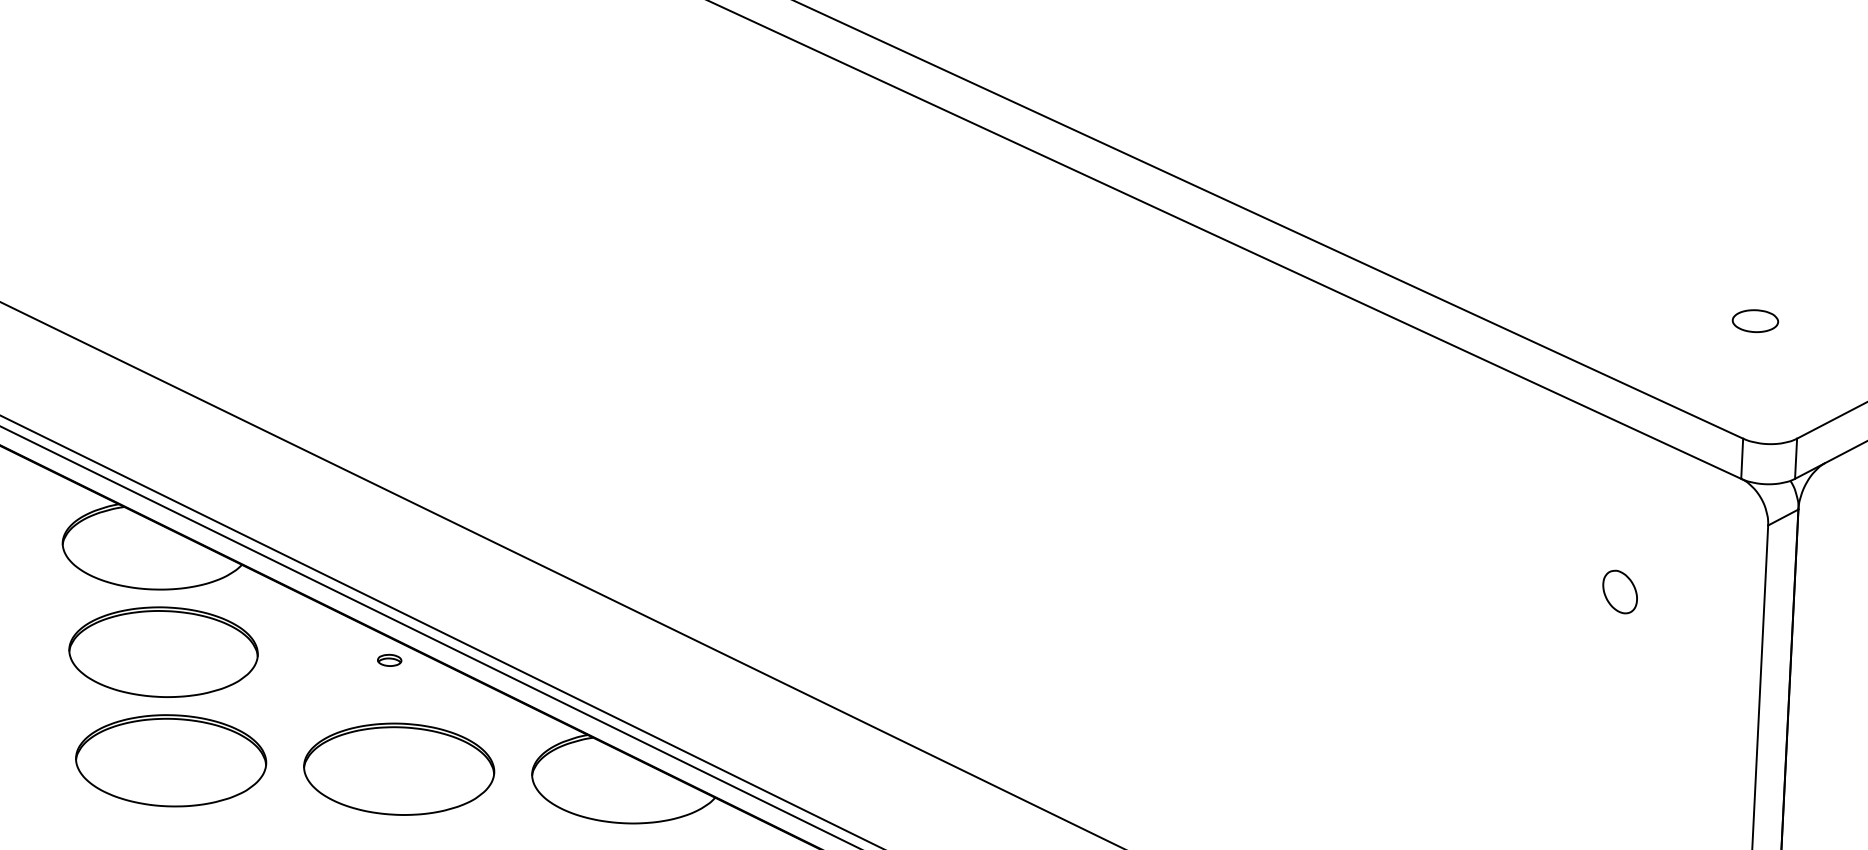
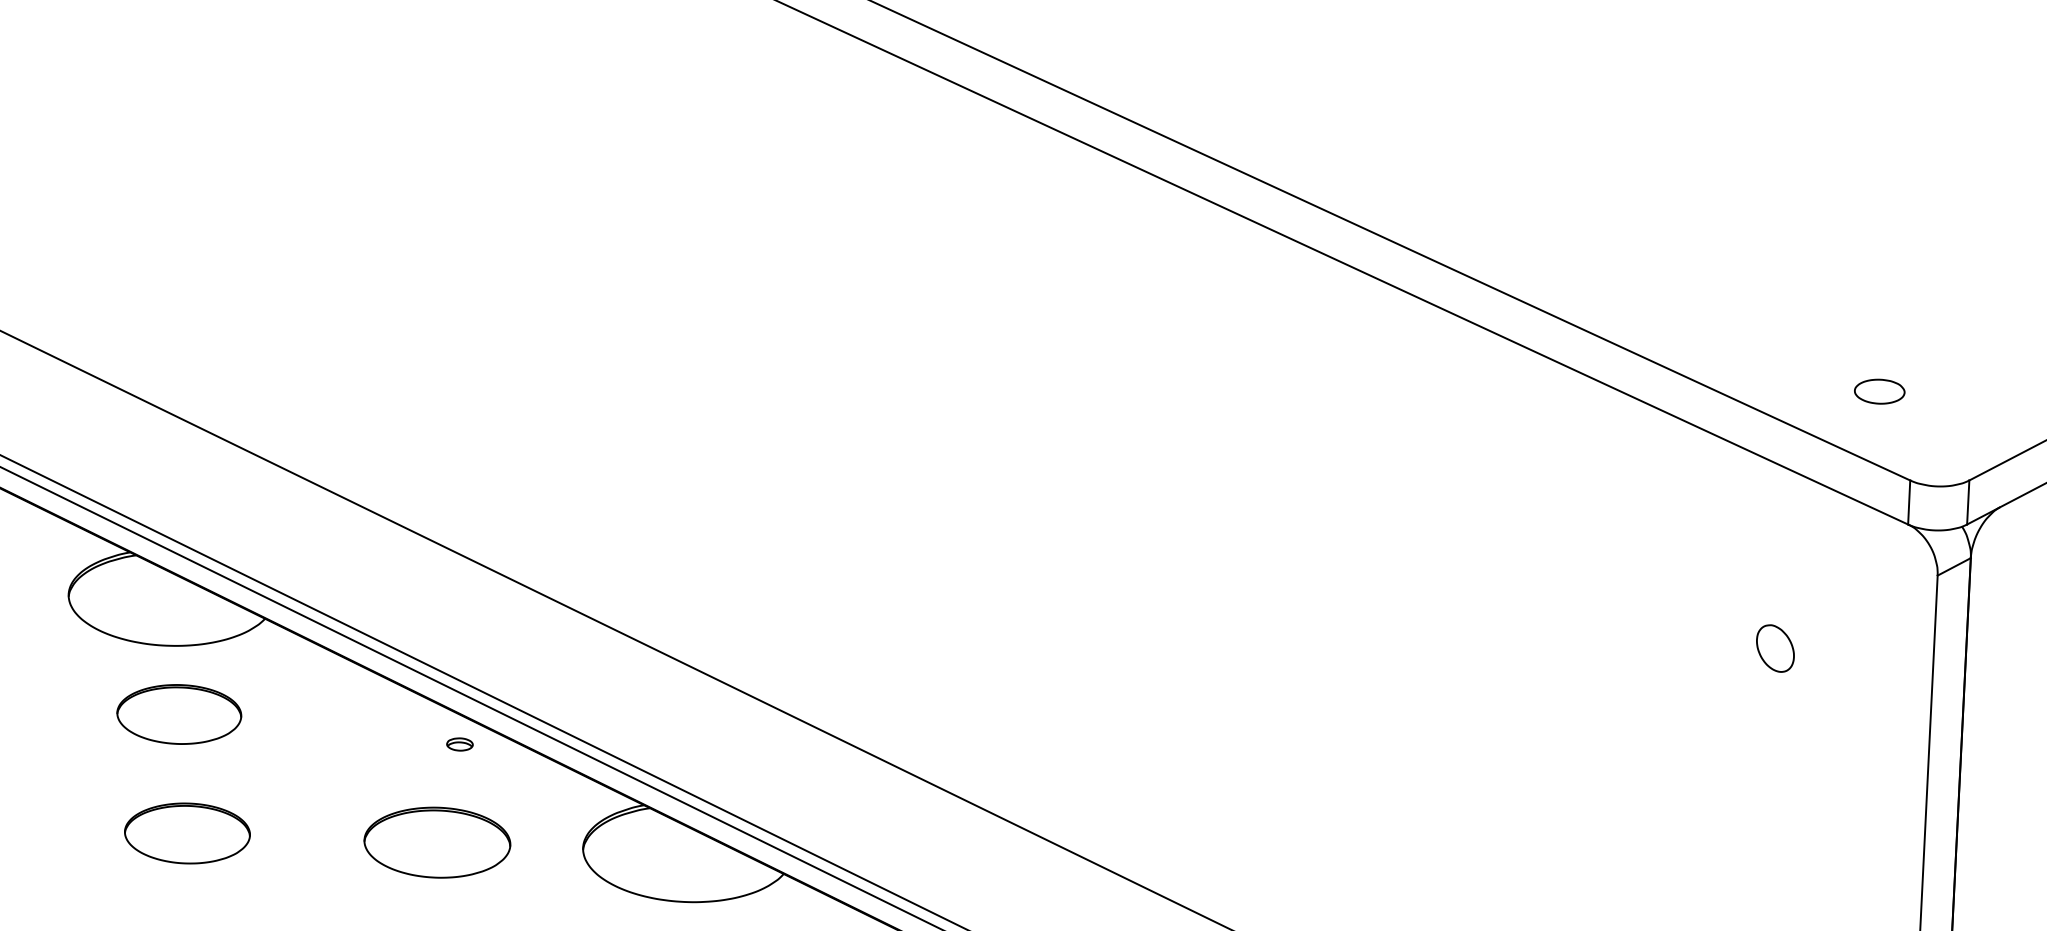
part: (1755, 320) -> (1879, 391), moved
part: (163, 652) -> (179, 714), size x0.6
part: (389, 660) -> (459, 744), moved
part: (171, 760) -> (187, 833), size x0.6
part: (399, 769) -> (437, 842), size x0.7

